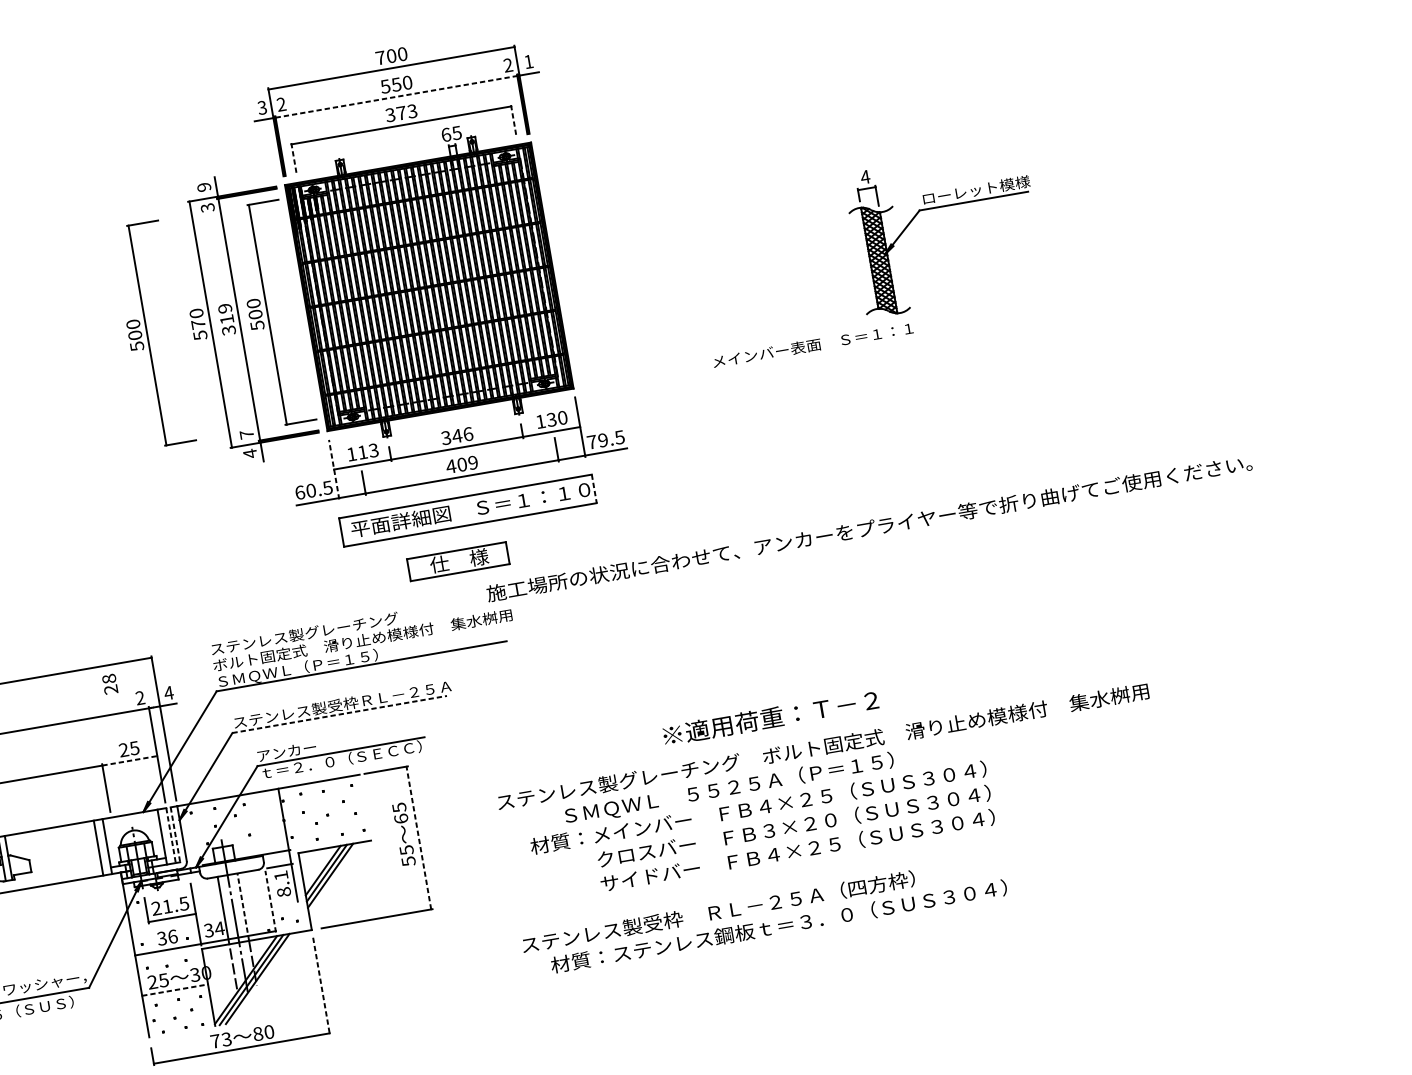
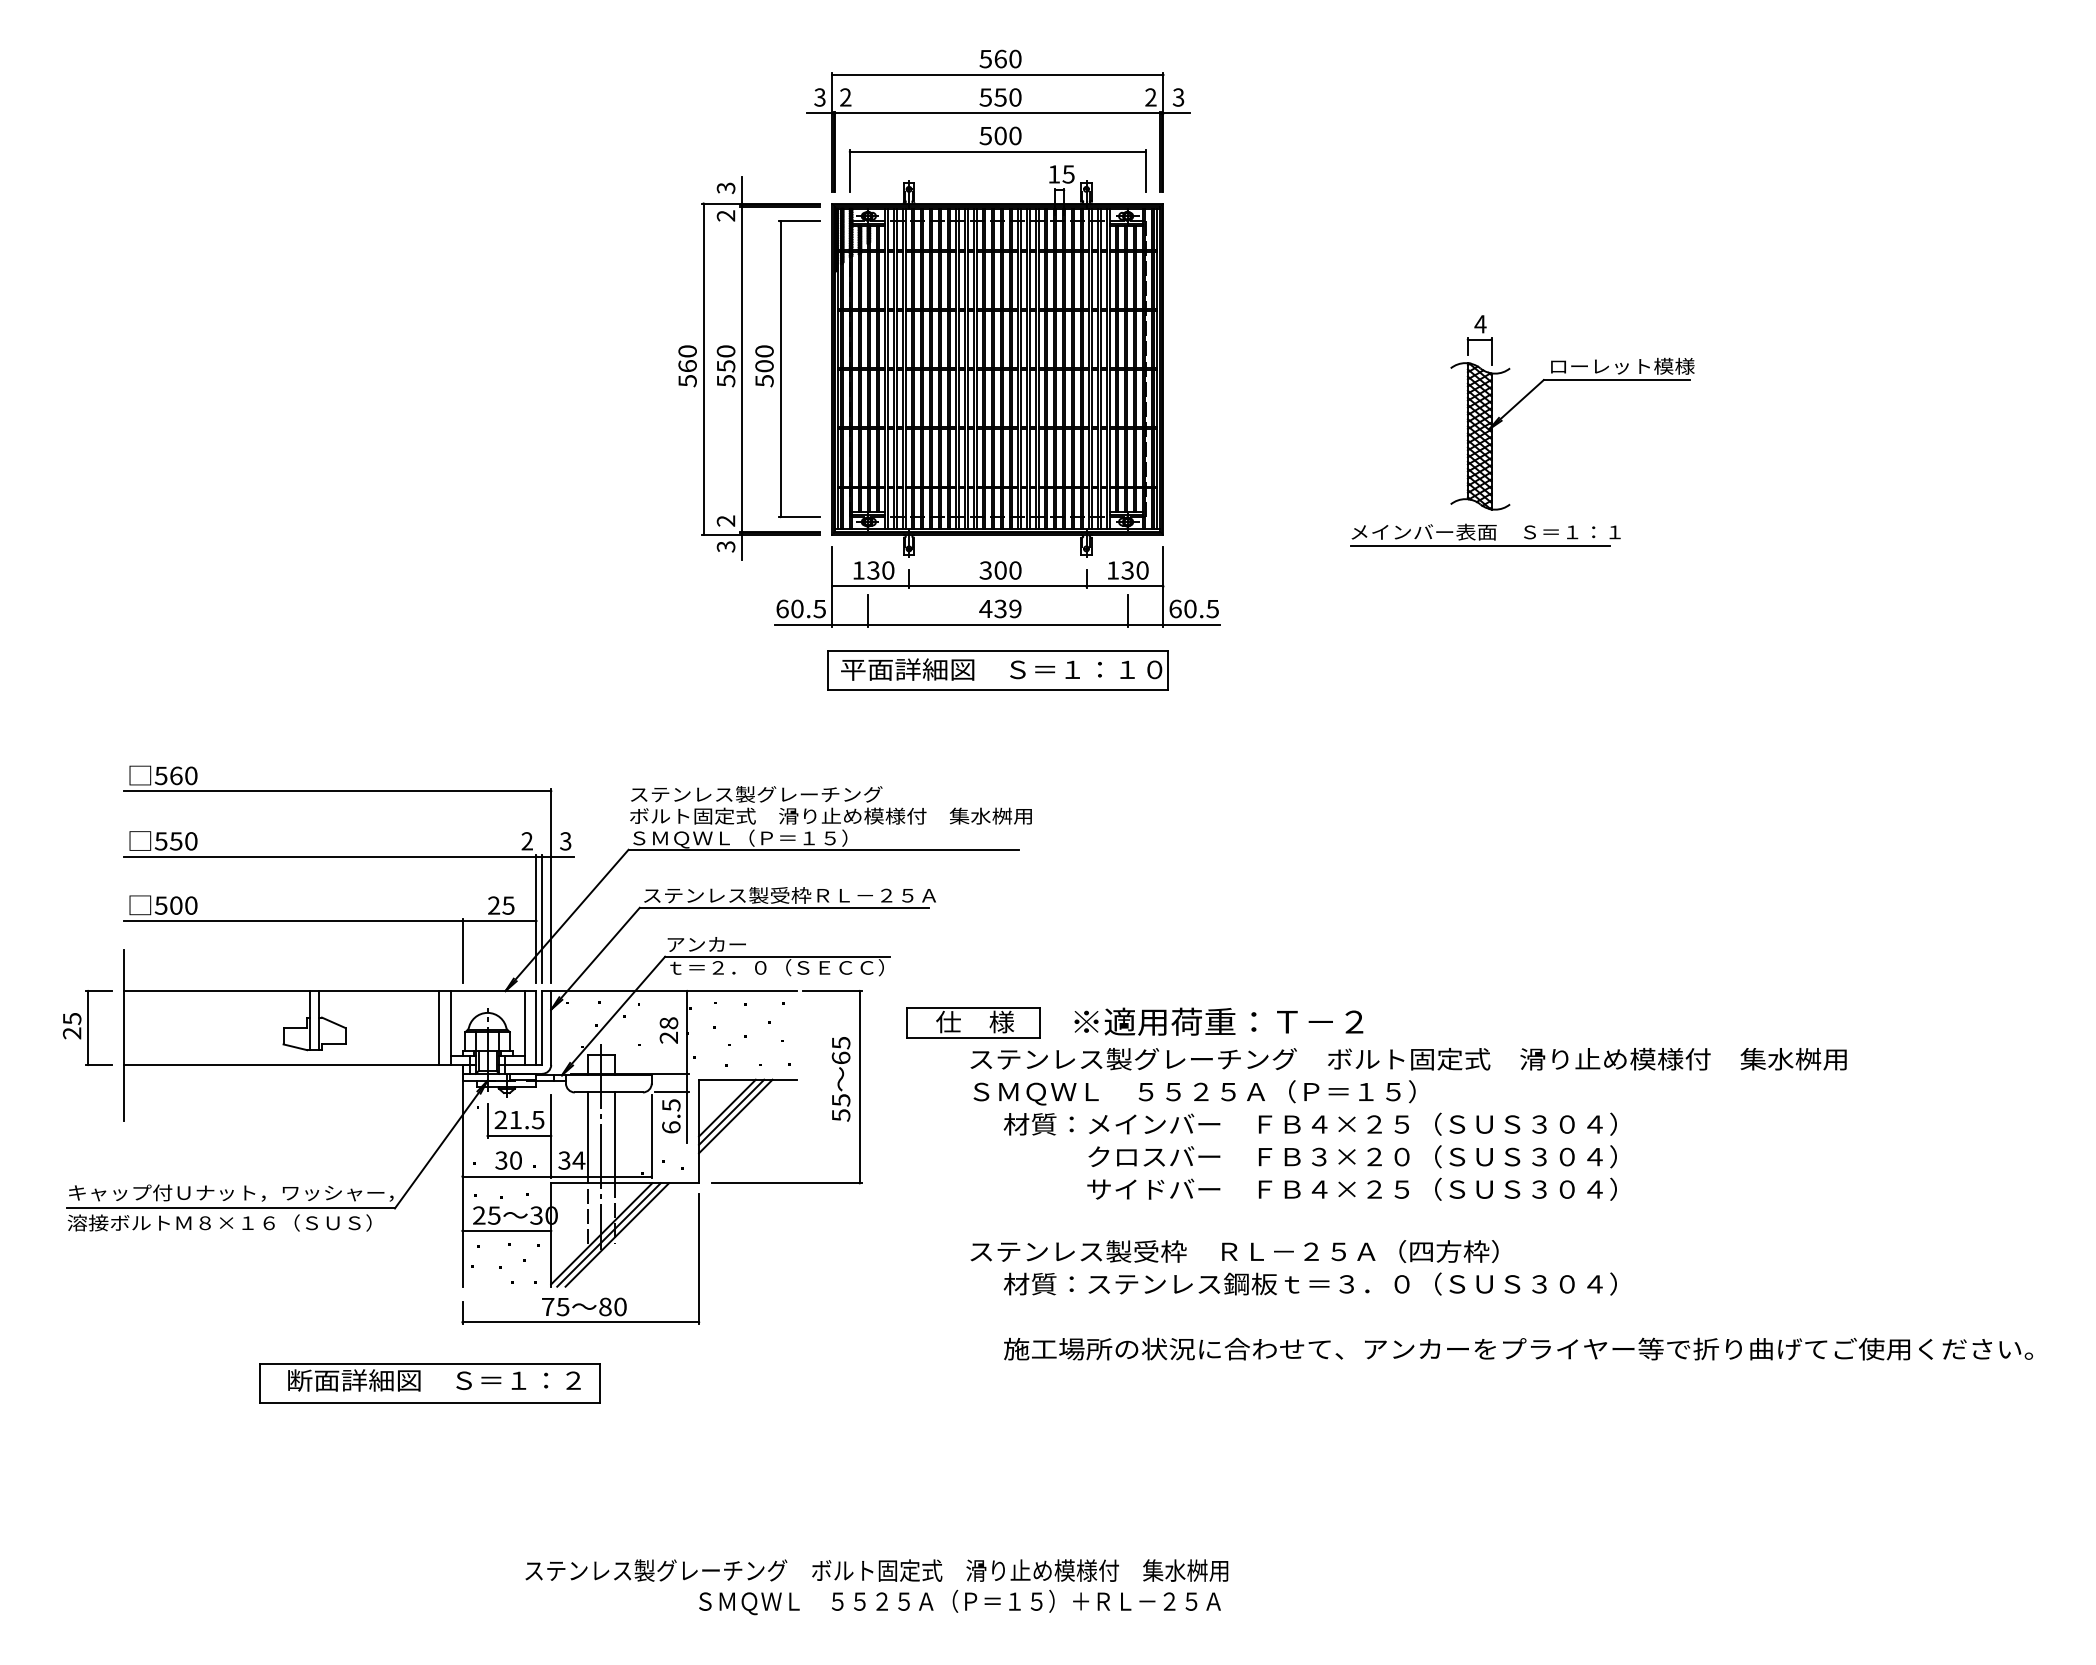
text: (385, 56) -> (992, 58), 700 -> 560
text: (528, 61) -> (1178, 97), 1 -> 3
line: (396, 96) -> (997, 113), dashed -> solid
text: (401, 112) -> (1000, 135), 373 -> 500
line: (513, 120) -> (1145, 170), dashed -> solid
text: (446, 134) -> (1054, 174), 65 -> 15
line: (293, 158) -> (849, 170), dashed -> solid
text: (204, 186) -> (726, 187), 9 -> 3
text: (208, 207) -> (726, 215), 3 -> 2
part: (940, 207) -> (1572, 380), moved
text: (226, 319) -> (725, 365), 319 -> 550
text: (198, 324) -> (687, 366), 570 -> 560
part: (152, 334) -> (625, 369), removed
line: (810, 355) -> (1480, 545), added
text: (246, 434) -> (725, 520), 7 -> 2
text: (462, 435) -> (1007, 570), 346 -> 300
text: (597, 440) -> (1182, 608), 79.5 -> 60.5
text: (368, 451) -> (880, 570), 113 -> 130
text: (249, 453) -> (725, 546), 4 -> 3
text: (462, 464) -> (1000, 608), 409 -> 439
line: (334, 469) -> (832, 586), dashed -> solid
line: (594, 488) -> (1167, 670), dashed -> solid
text: (869, 527) -> (1518, 1348), moved
part: (458, 561) -> (973, 1022), moved
text: (109, 684) -> (668, 1030), moved
text: (168, 693) -> (565, 841), 4 -> 3
line: (339, 714) -> (784, 907), dashed -> solid
text: (770, 717) -> (1218, 1021), moved
line: (161, 753) -> (542, 918), added
line: (129, 761) -> (499, 921), dashed -> solid
text: (729, 788) -> (1194, 1092), moved
line: (175, 834) -> (542, 1027), dashed -> solid
line: (171, 835) -> (536, 1027), dashed -> solid
line: (418, 837) -> (859, 1086), dashed -> solid
text: (282, 884) -> (671, 1116), 8.1 -> 6.5
line: (270, 901) -> (651, 1136), dashed -> solid
line: (243, 906) -> (614, 1137), dashed -> solid
text: (173, 936) -> (516, 1160), 36 -> 30
line: (321, 986) -> (699, 1259), dashed -> solid
line: (175, 989) -> (507, 1230), dashed -> solid
text: (226, 1039) -> (563, 1306), 73 -> 75

